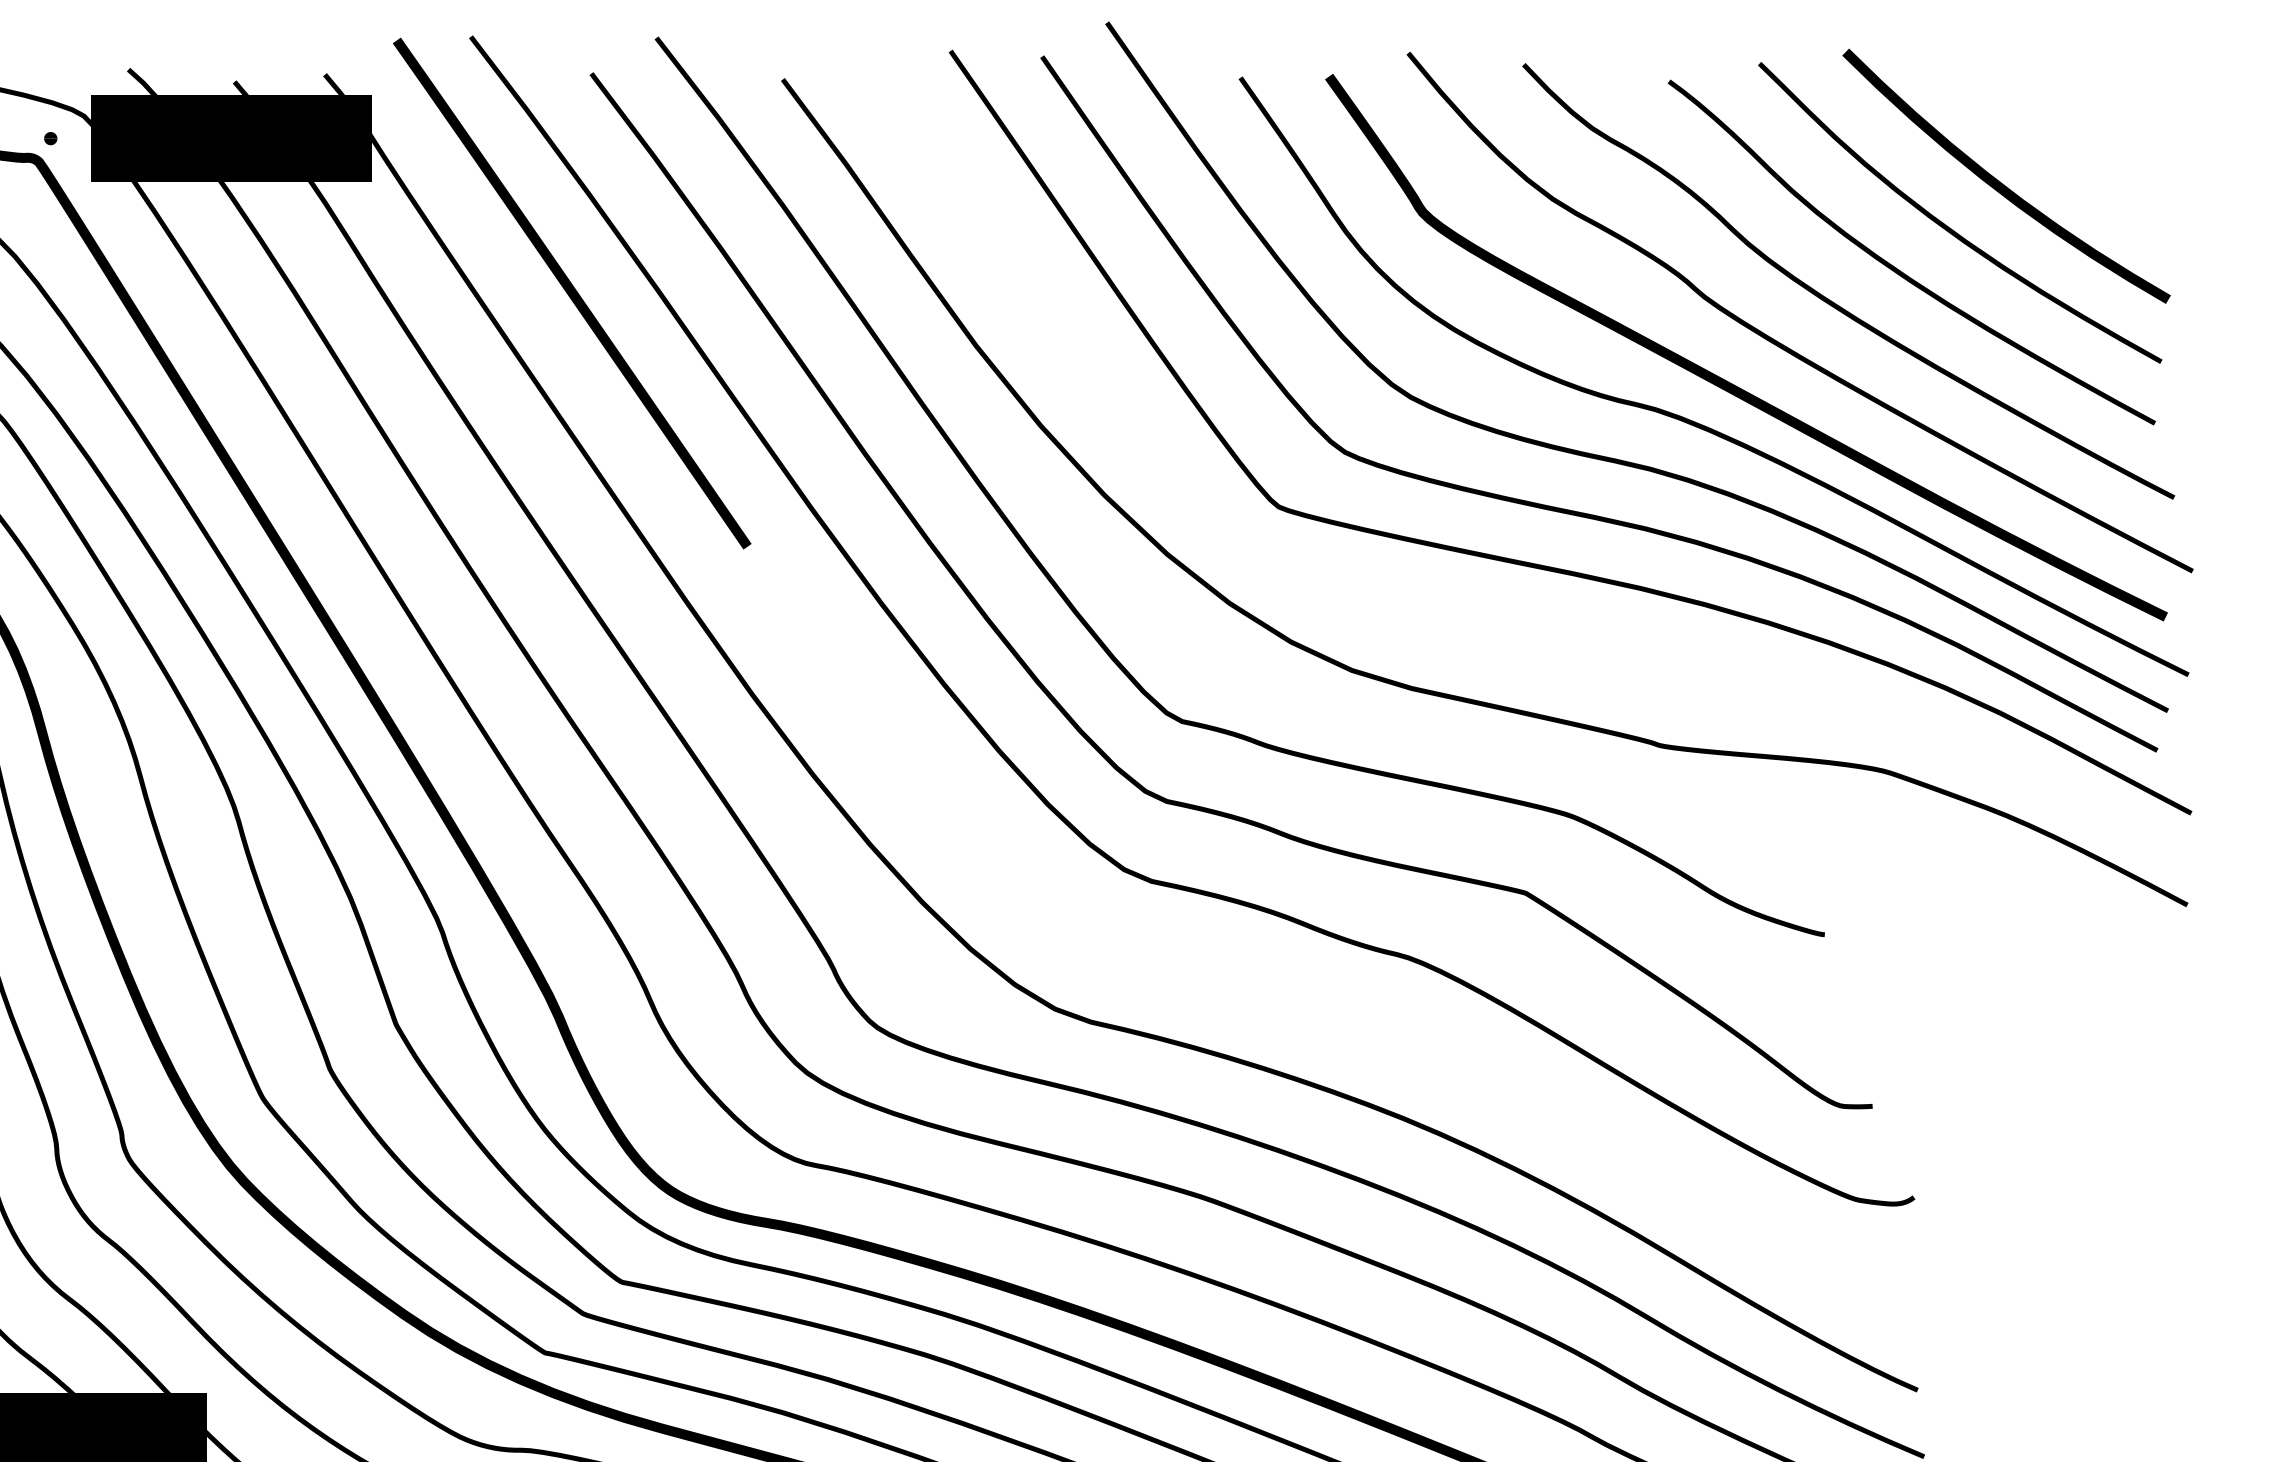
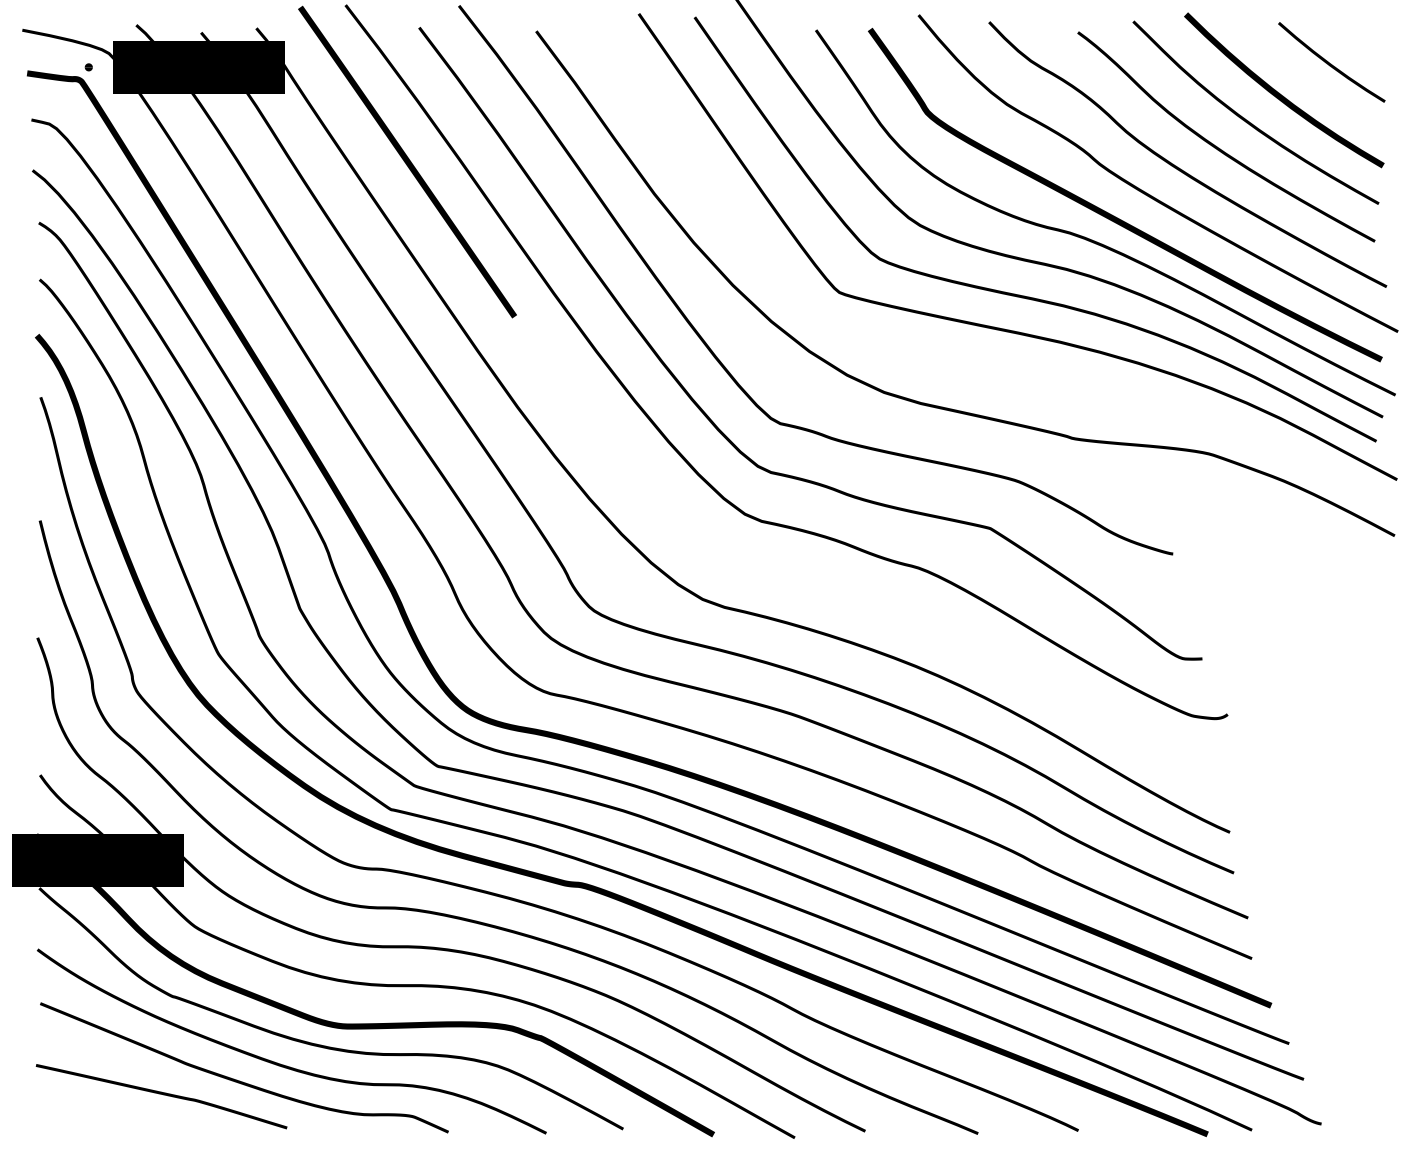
curve: (2083, 132) -> (1331, 63), added

